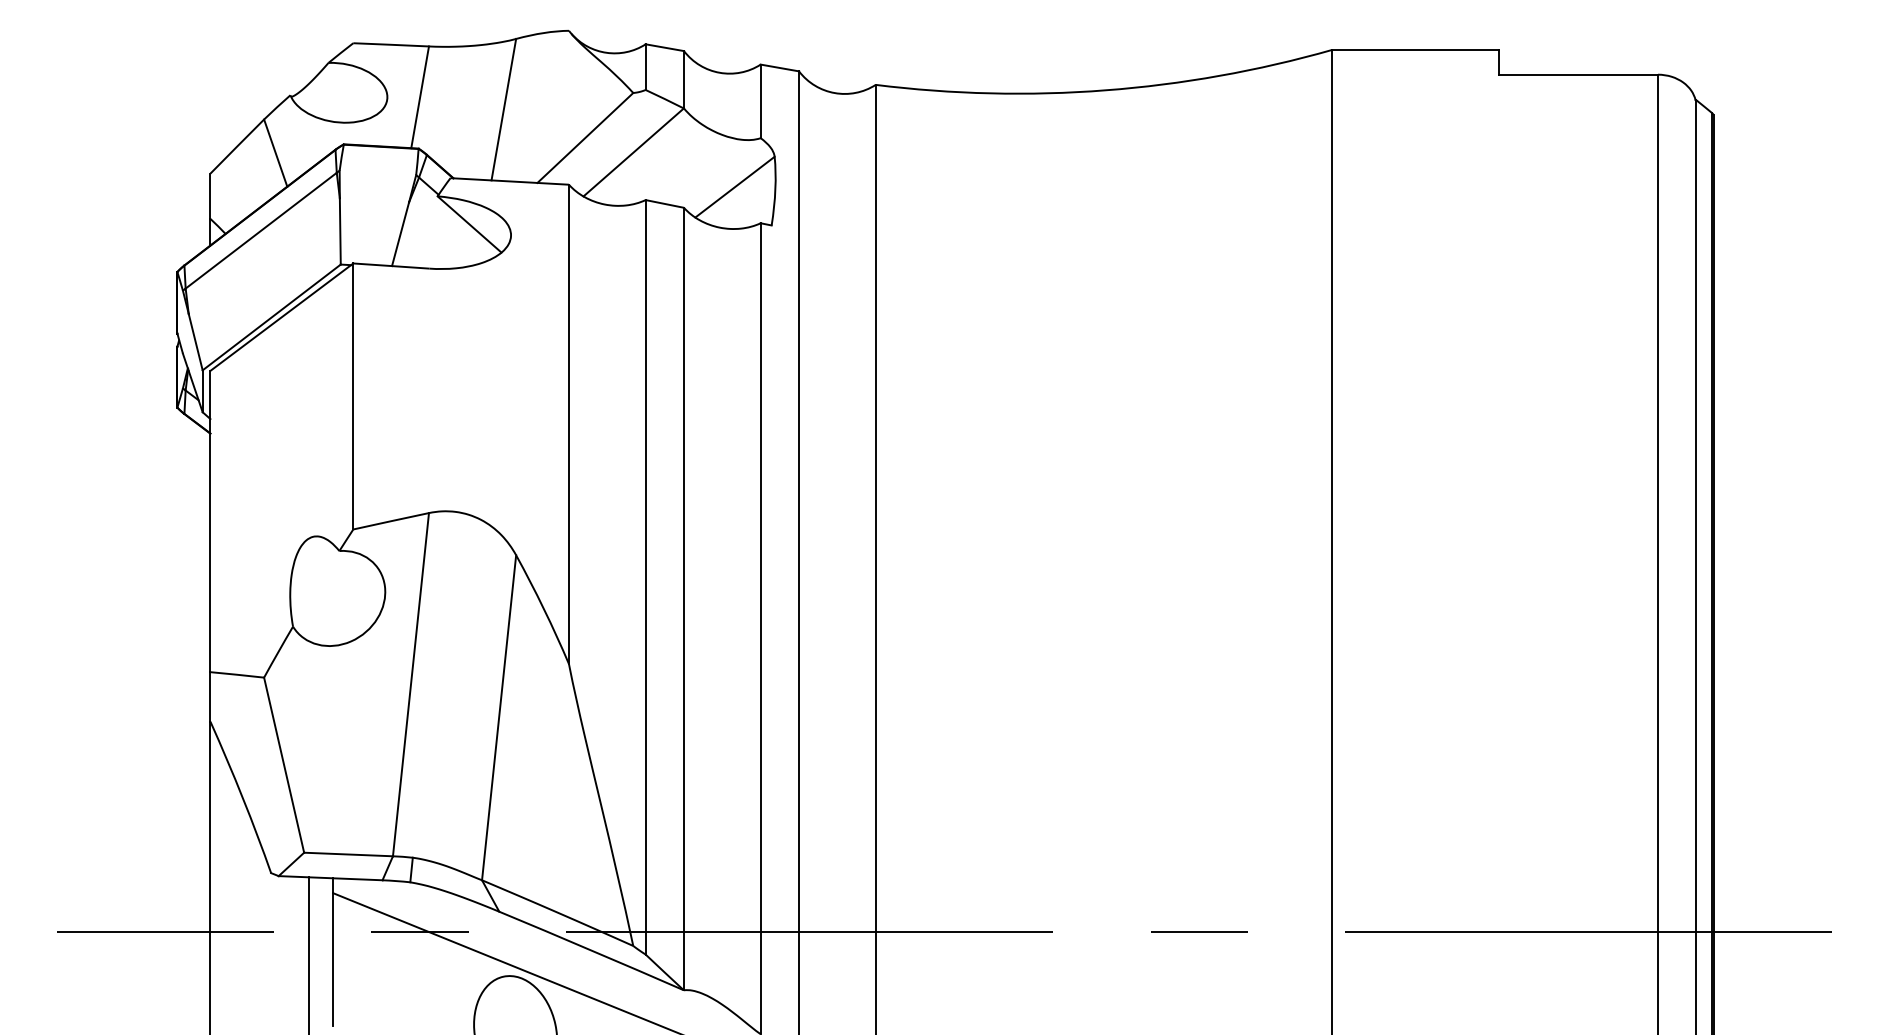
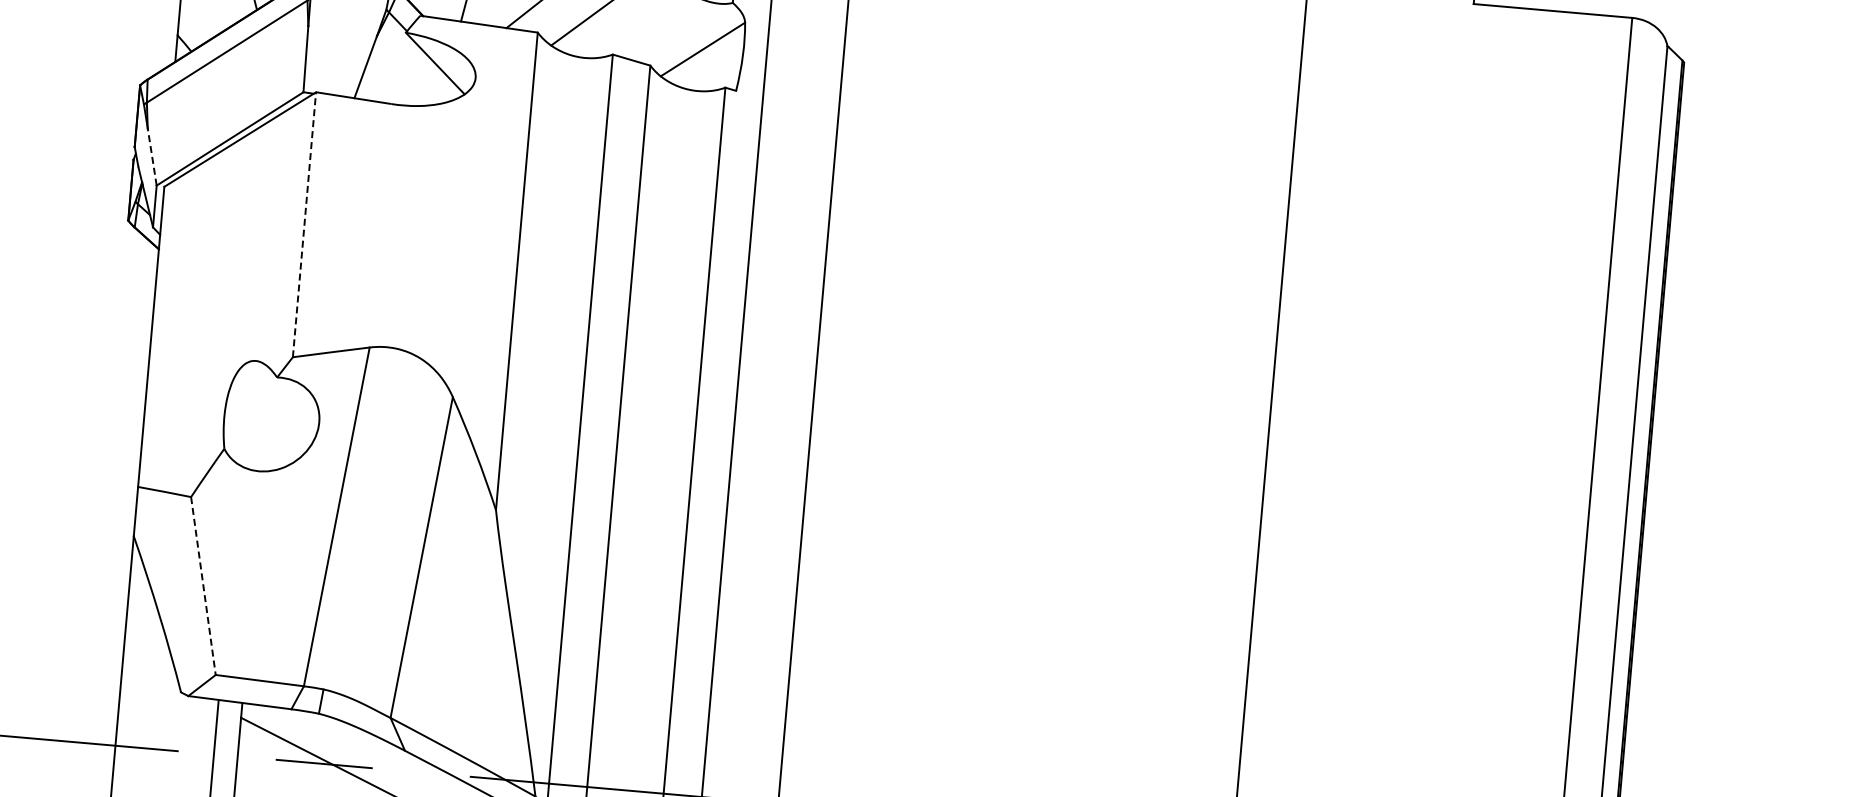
line: (195, 341) -> (152, 156), solid -> dashed
line: (353, 395) -> (304, 223), solid -> dashed
line: (284, 765) -> (203, 586), solid -> dashed

